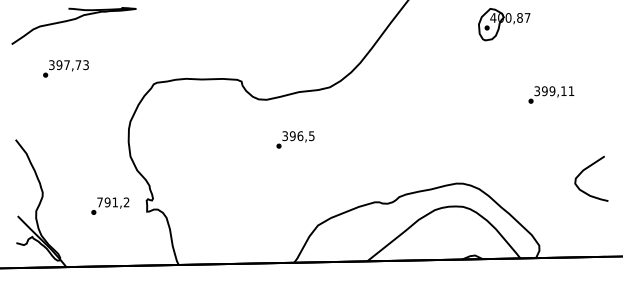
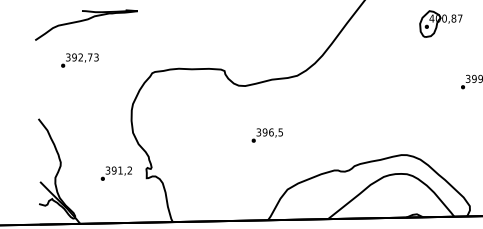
text: (66, 64) -> (80, 56), 397,73 -> 392,73
text: (295, 139) -> (267, 135), moved
text: (99, 202) -> (107, 170), 791,2 -> 391,2

